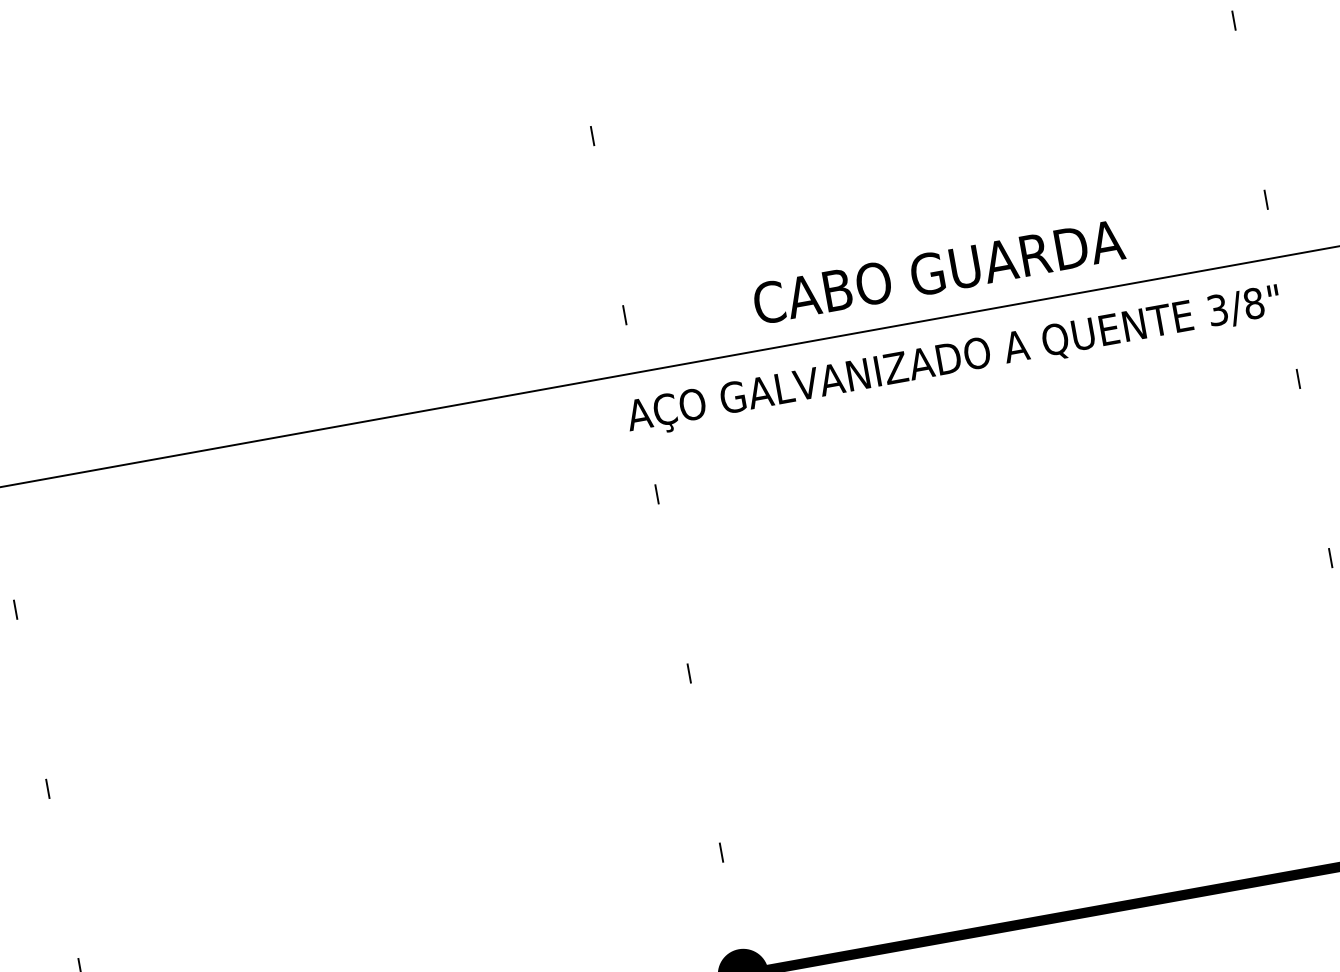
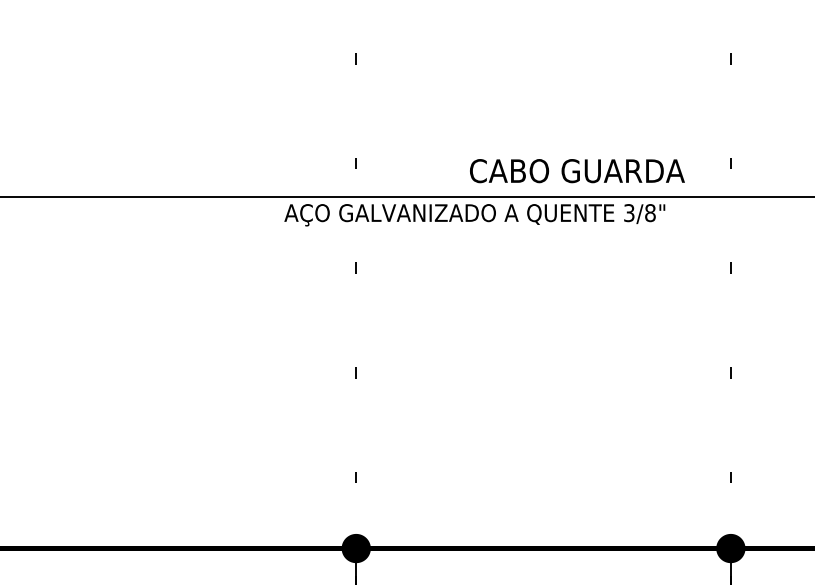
text: (939, 272) -> (577, 171), moved
text: (953, 361) -> (474, 215), moved

